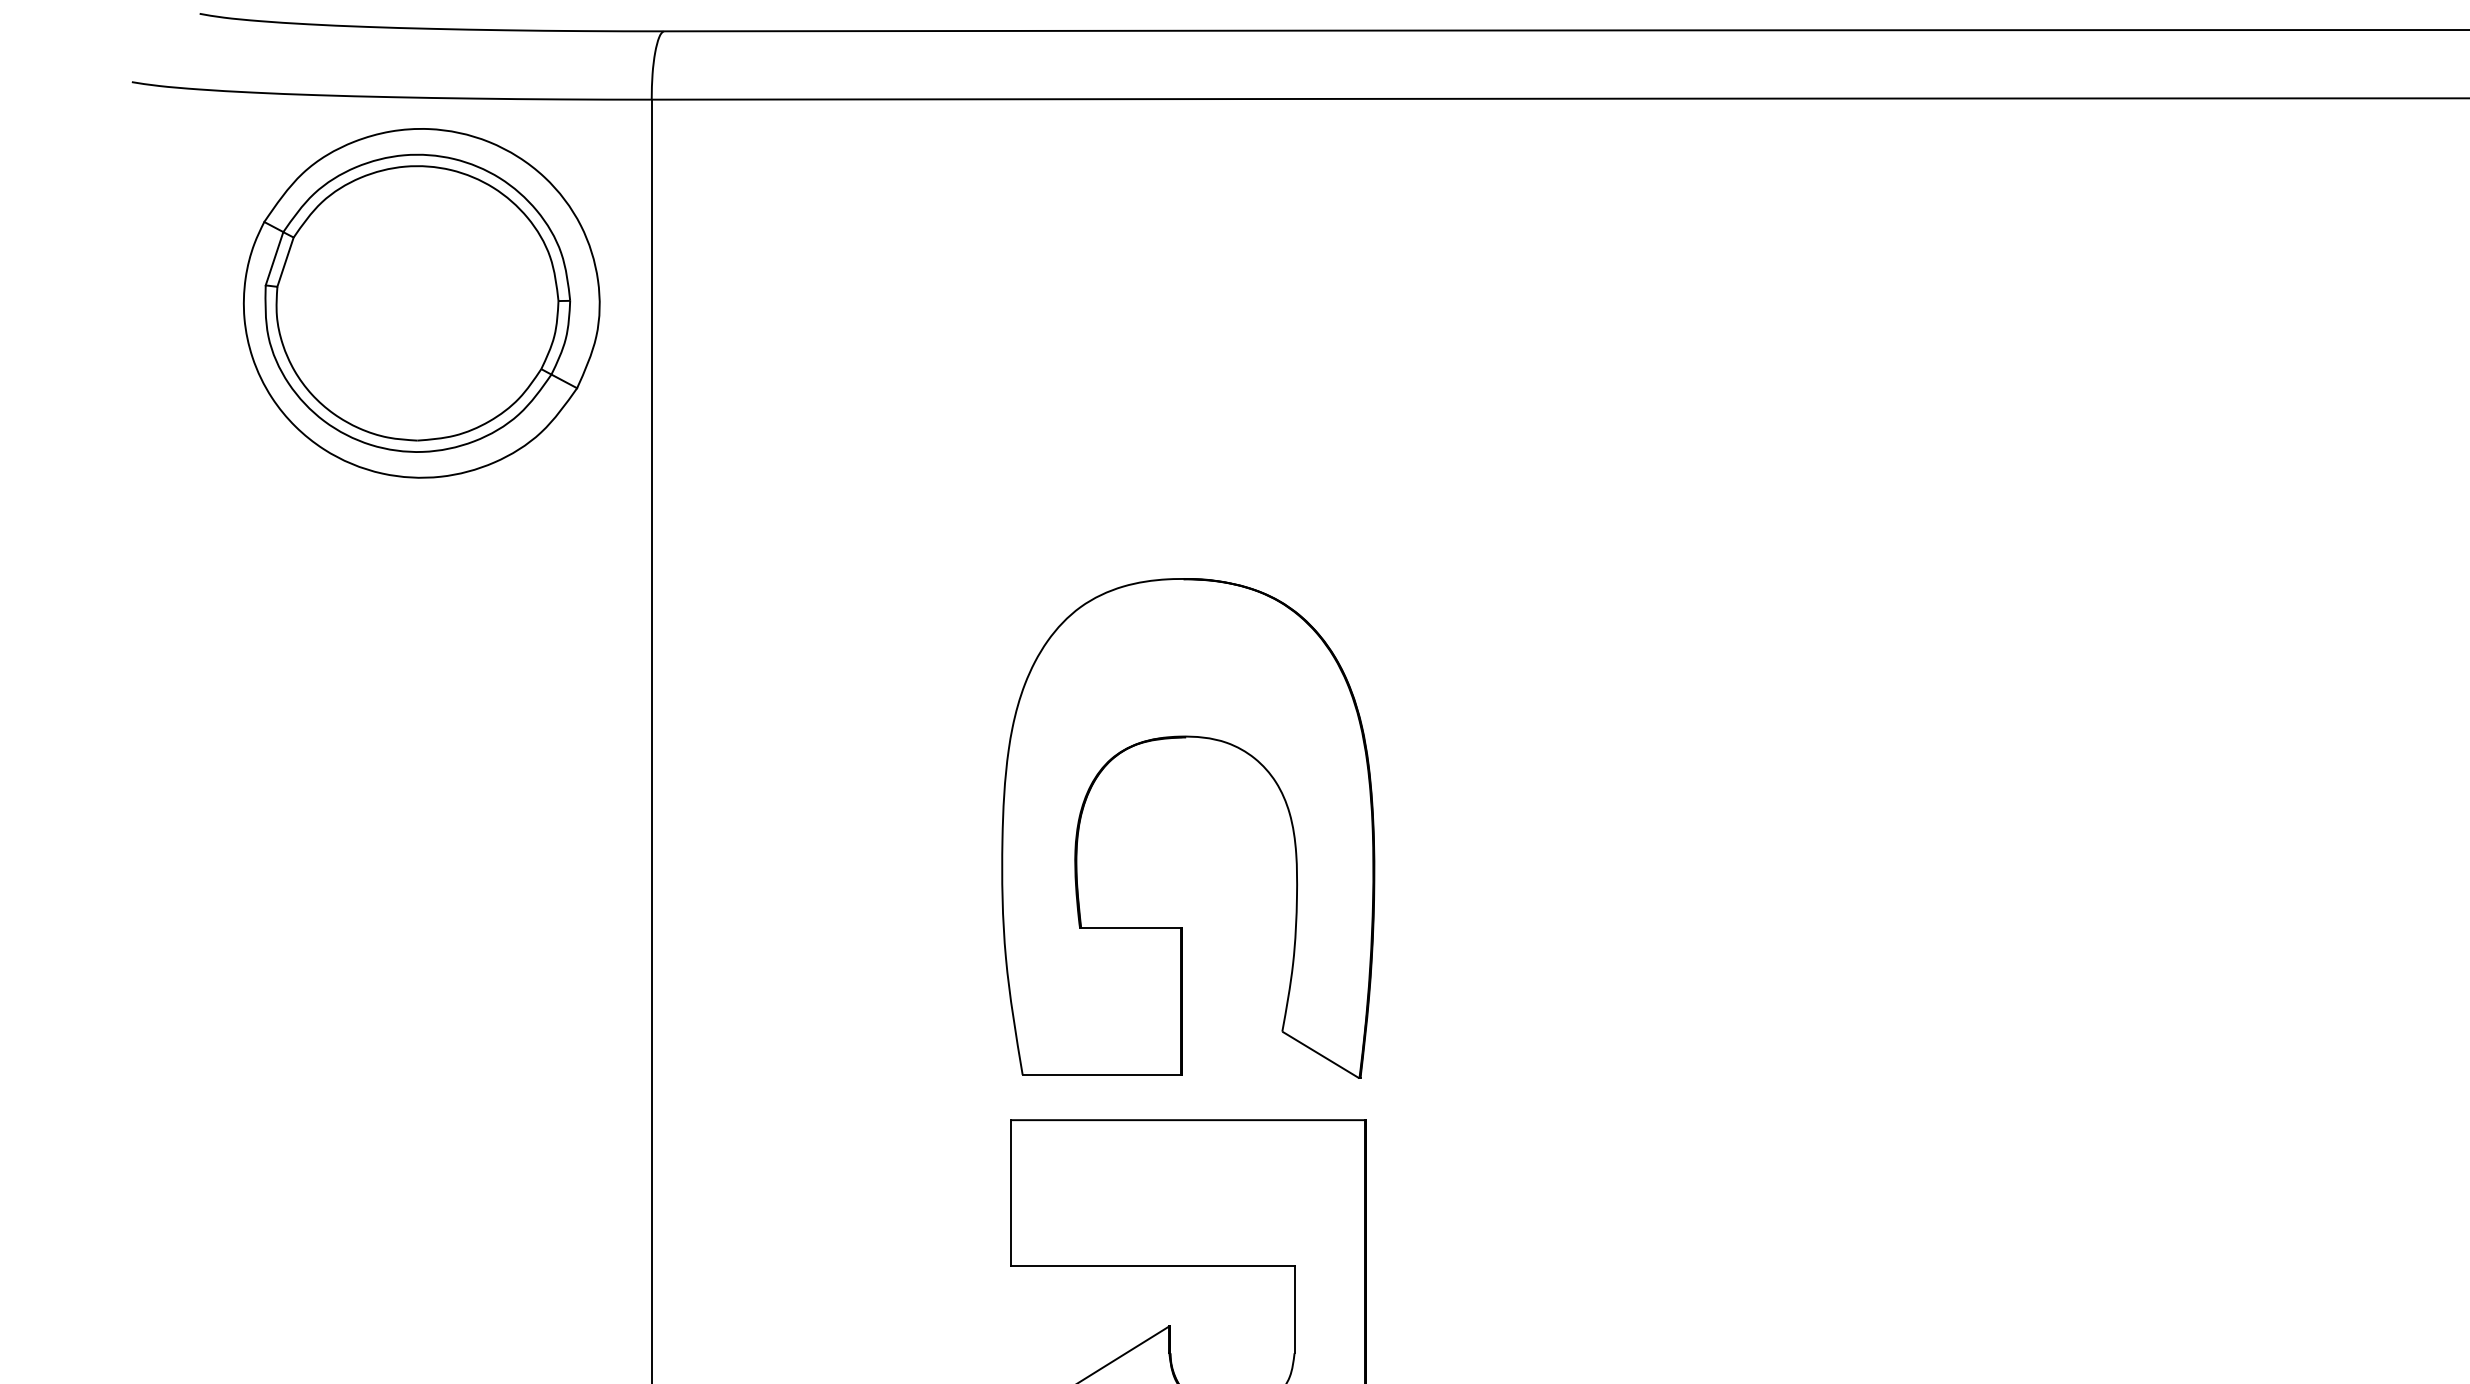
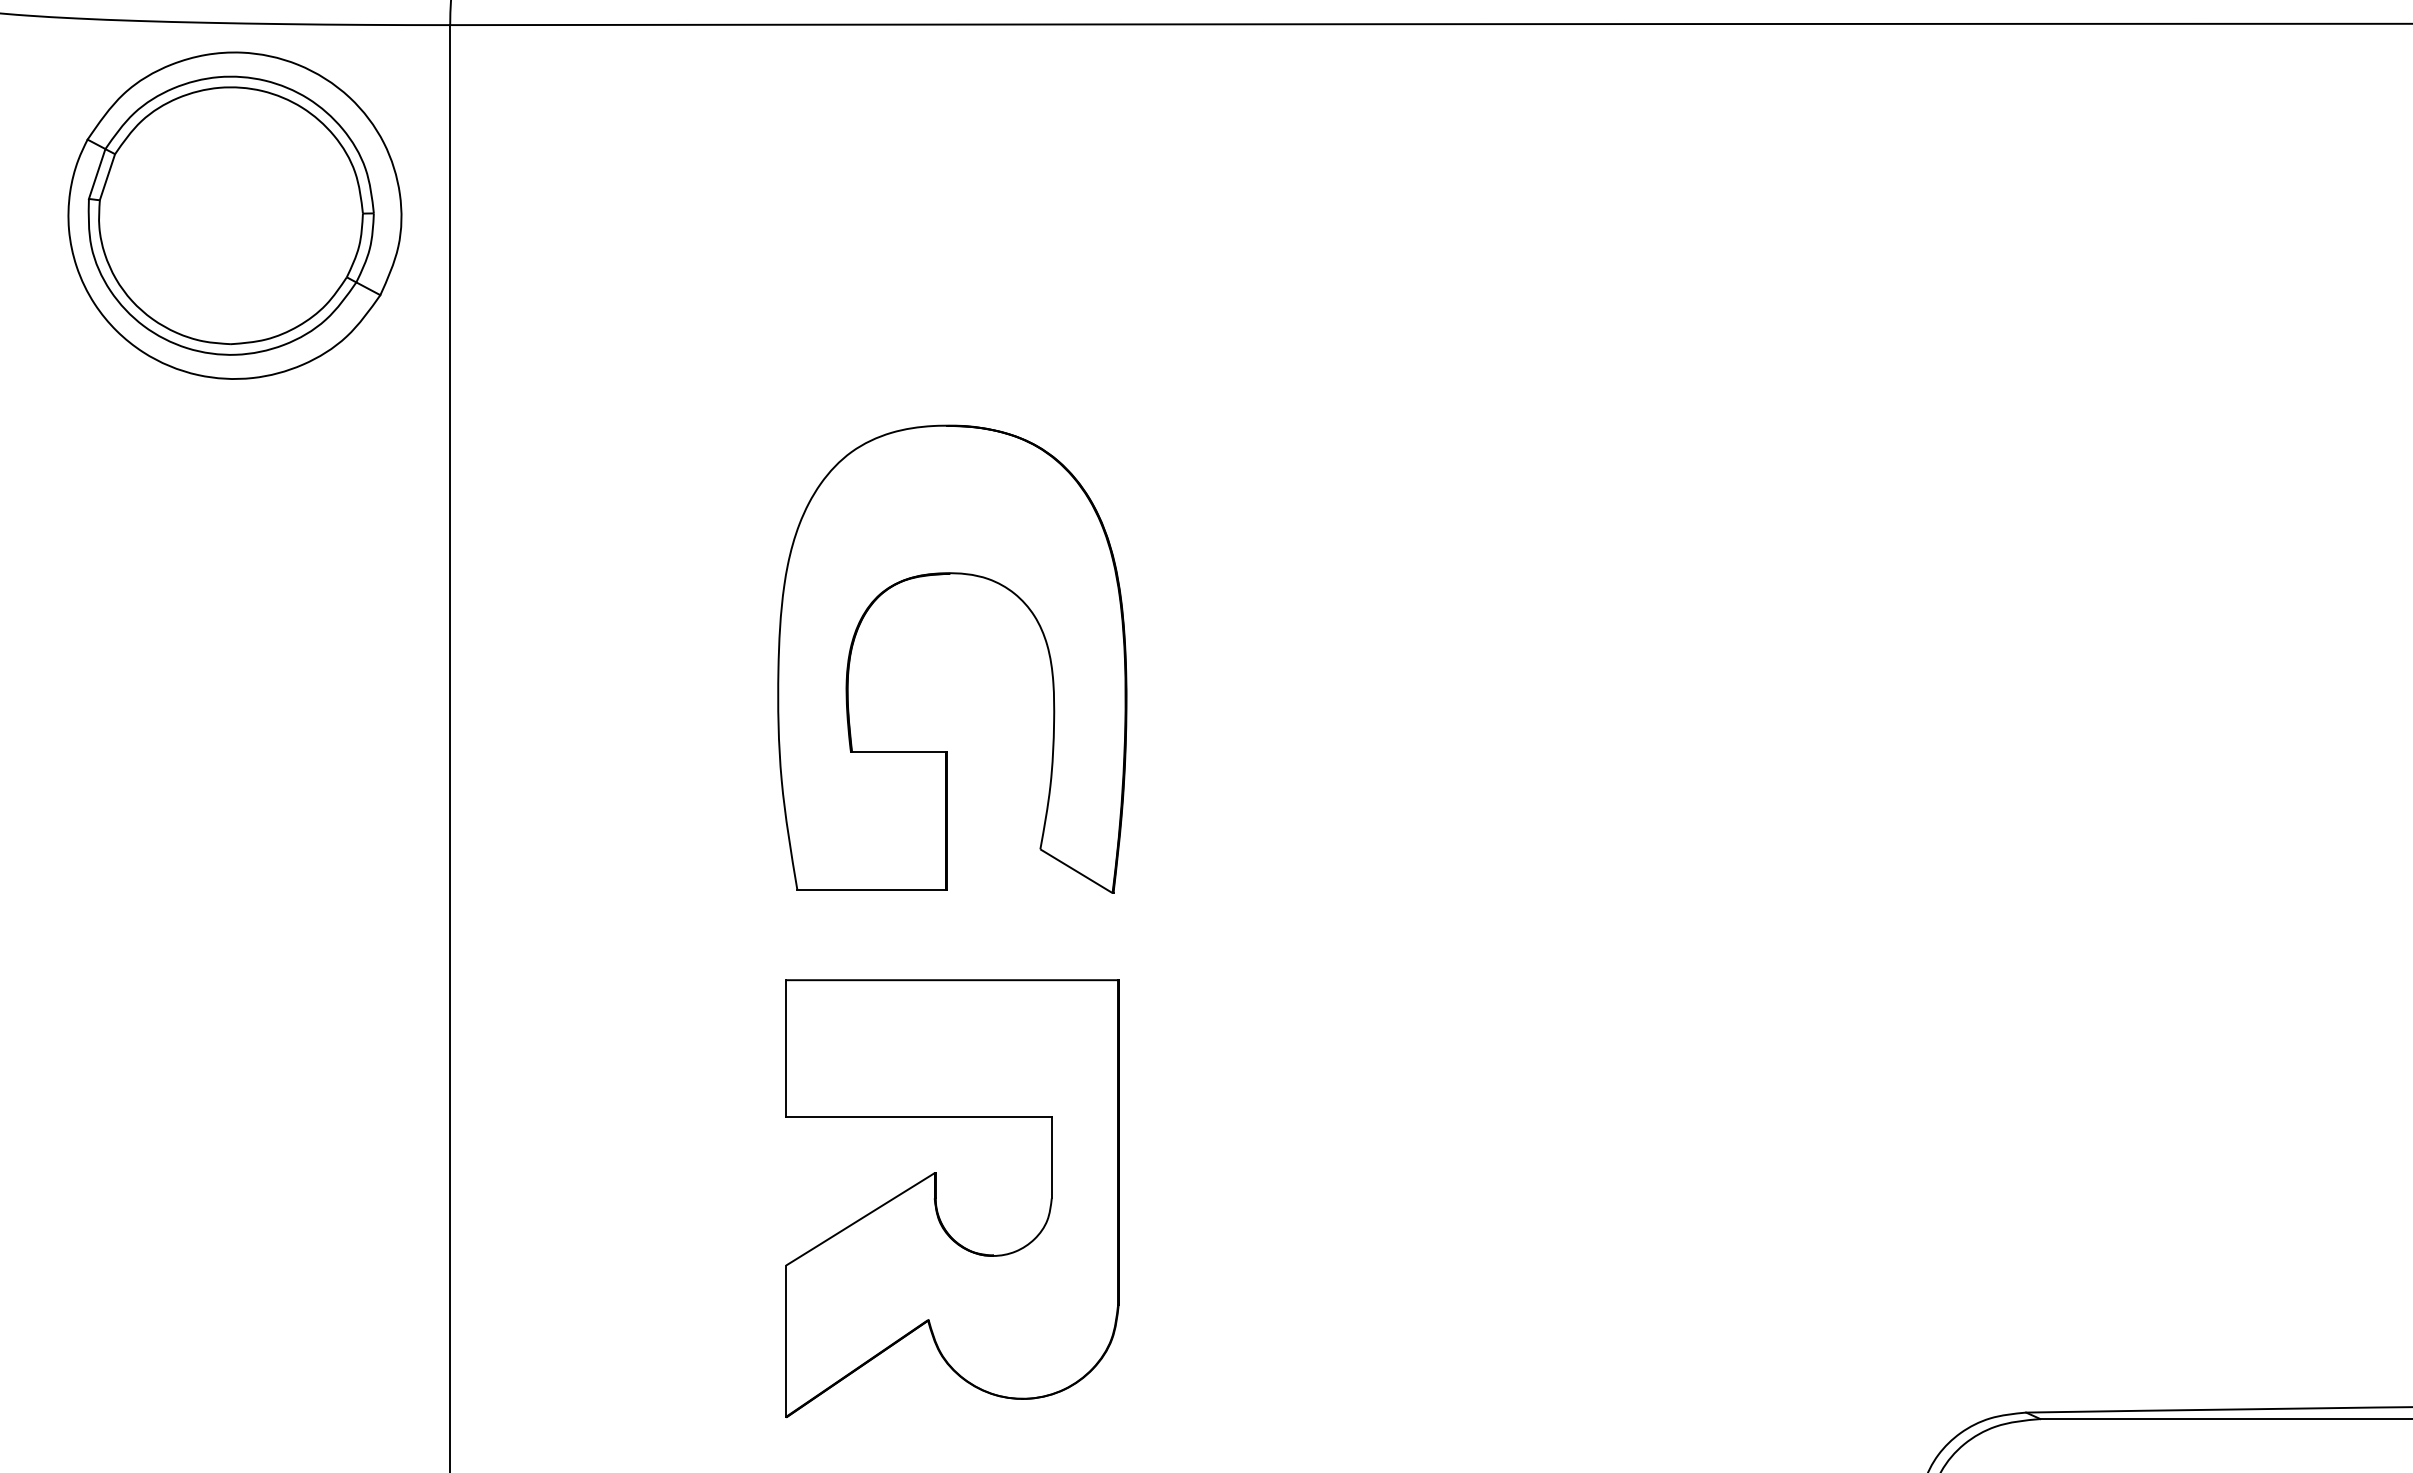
part: (1177, 739) -> (942, 575), moved

